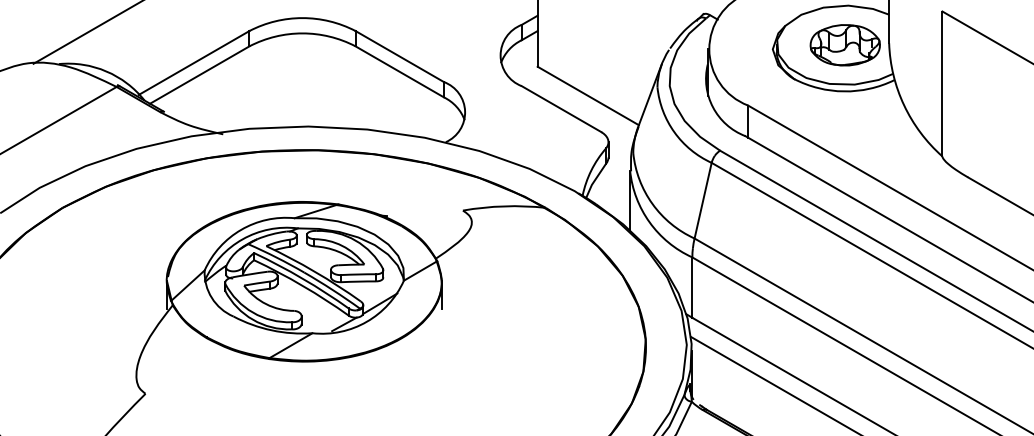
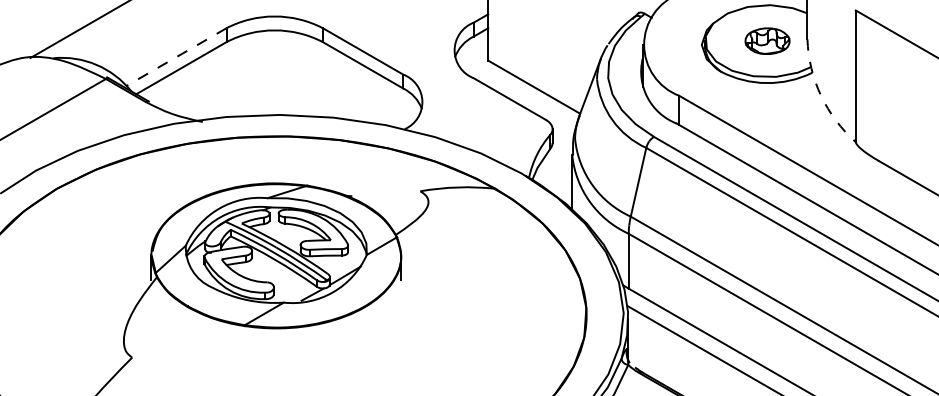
part: (844, 45) -> (766, 41), size x0.7
line: (194, 62) -> (176, 56), solid -> dashed
arc: (904, 105) -> (821, 95), solid -> dashed

